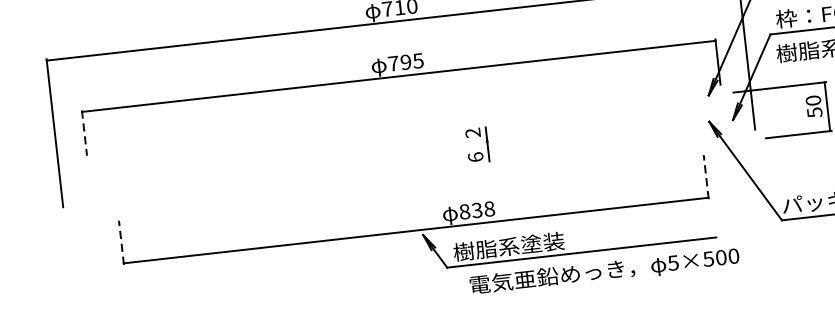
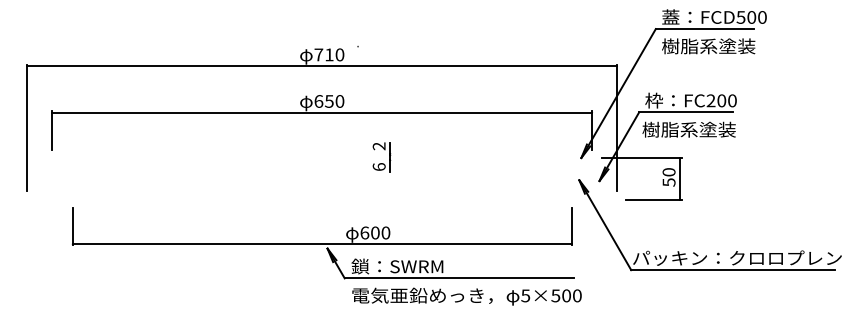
text: (406, 62) -> (329, 101), 795 -> 650
line: (84, 134) -> (51, 131), dashed -> solid
part: (477, 145) -> (381, 157), moved
line: (706, 177) -> (571, 226), dashed -> solid
text: (477, 209) -> (375, 232), 838 -> 600
line: (121, 242) -> (72, 226), dashed -> solid
text: (508, 246) -> (398, 266), 樹脂系塗装 -> 鎖：SWRM
text: (604, 271) -> (466, 296), moved

